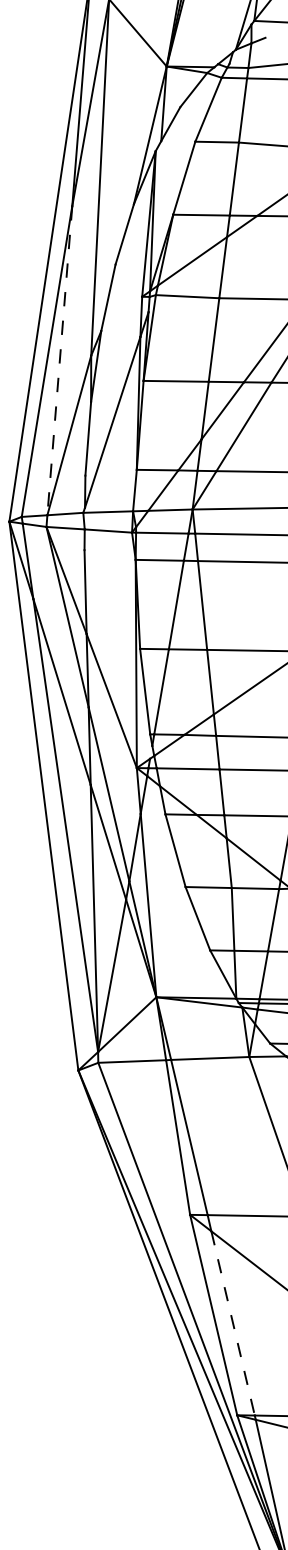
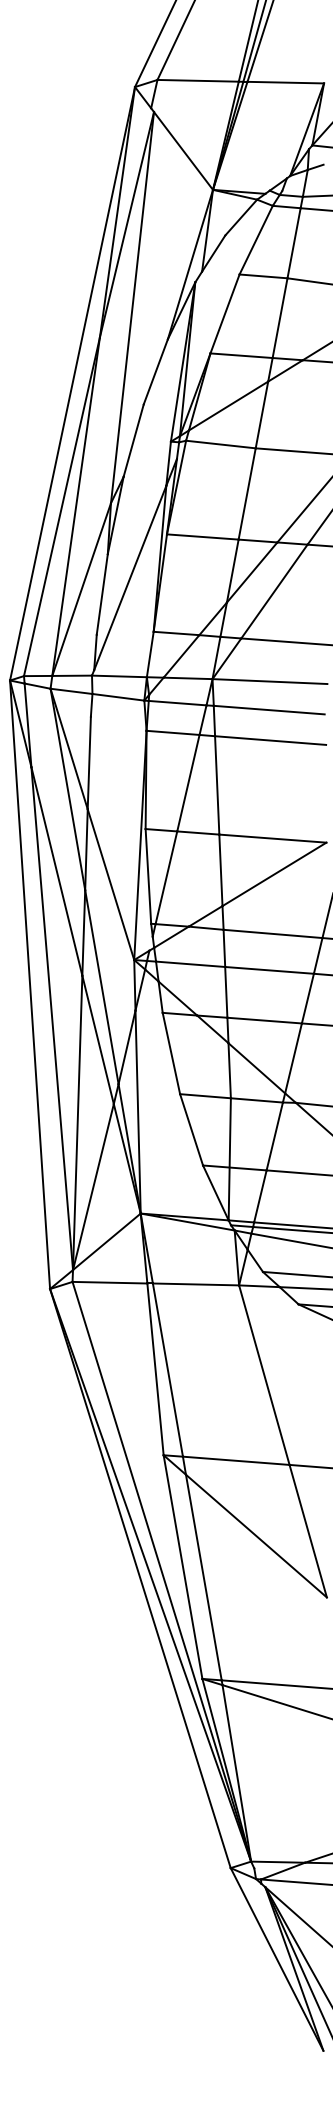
line: (60, 360) -> (76, 506), dashed -> solid
line: (232, 1324) -> (203, 1578), dashed -> solid

